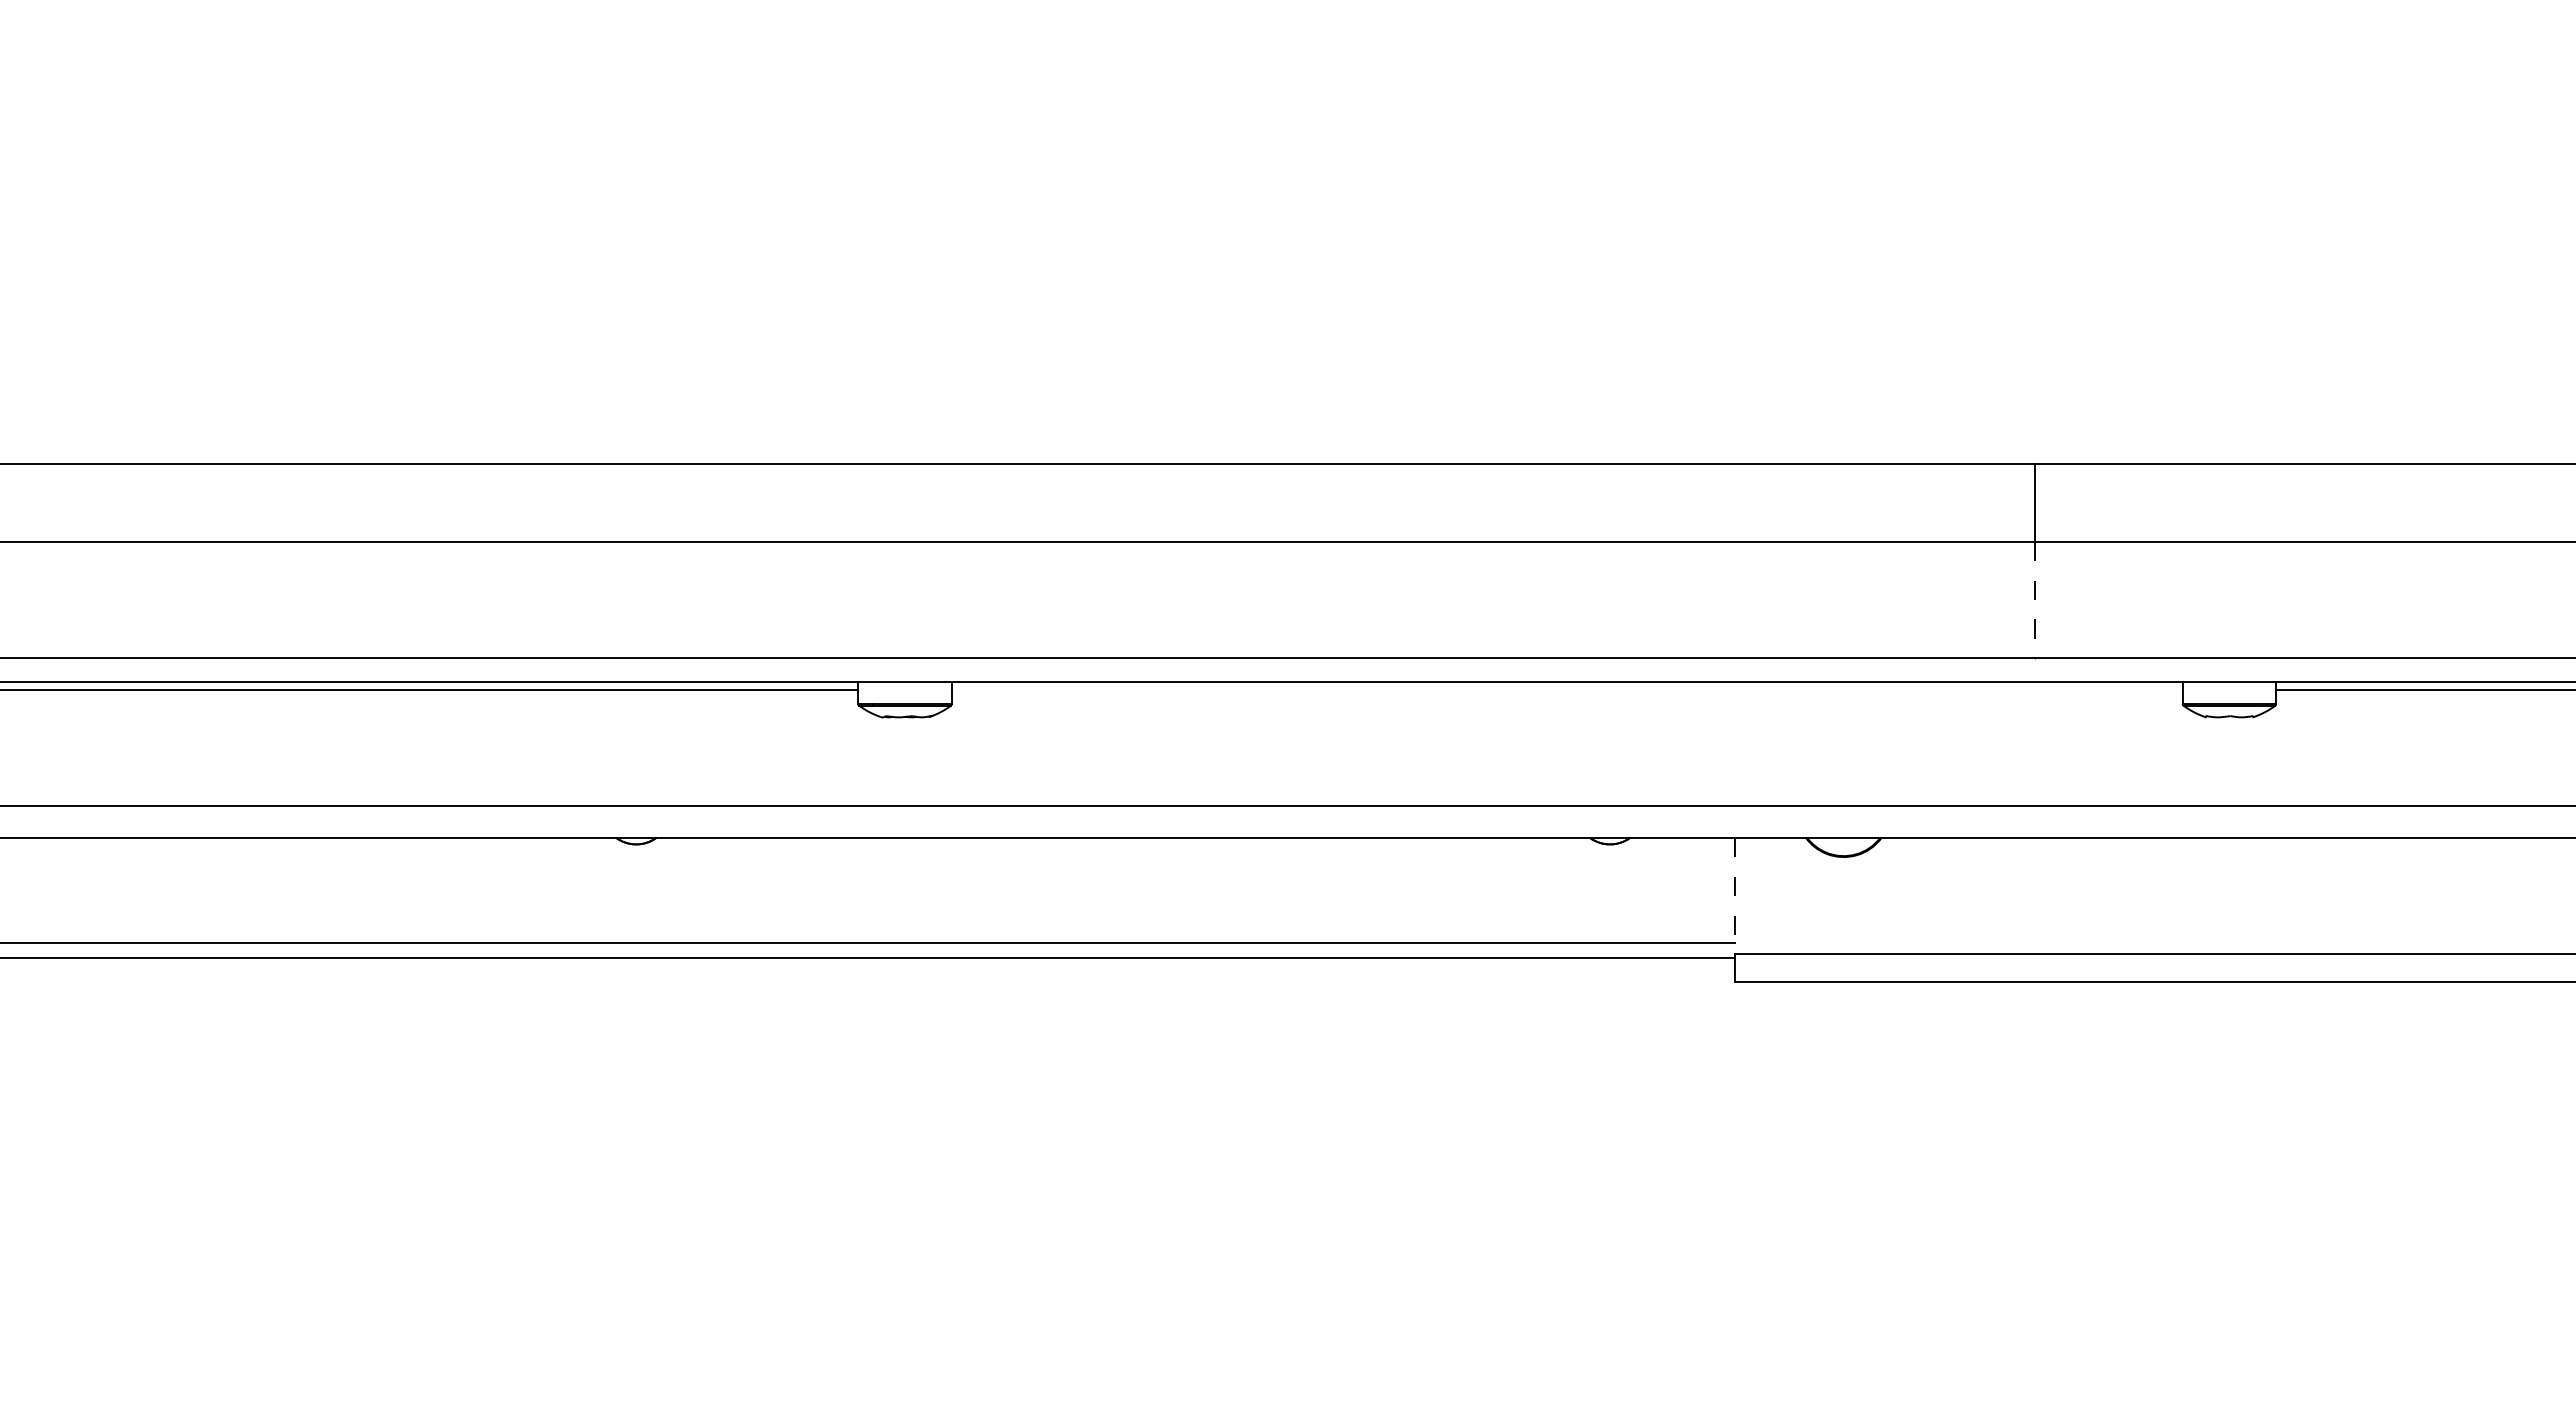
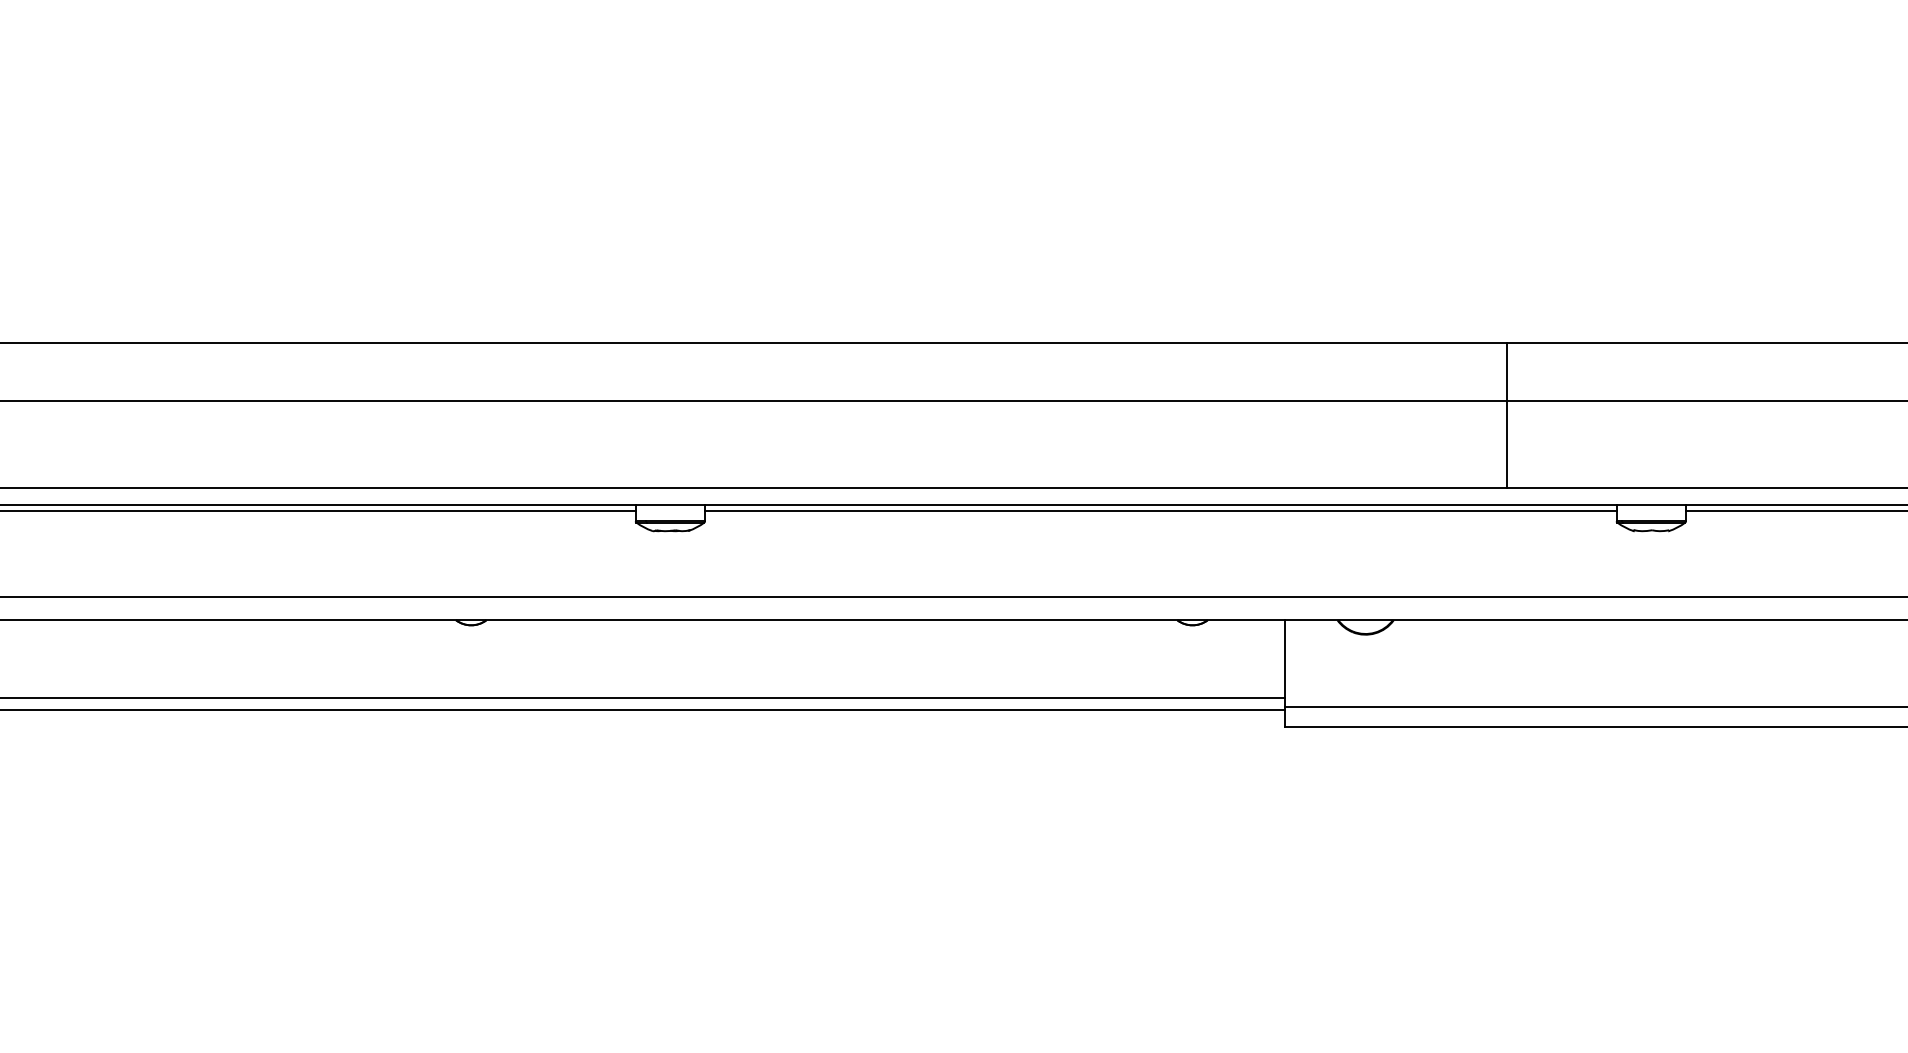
line: (2034, 600) -> (1506, 444), dashed -> solid
line: (1566, 689) -> (1160, 510), added
line: (1734, 896) -> (1284, 663), dashed -> solid

